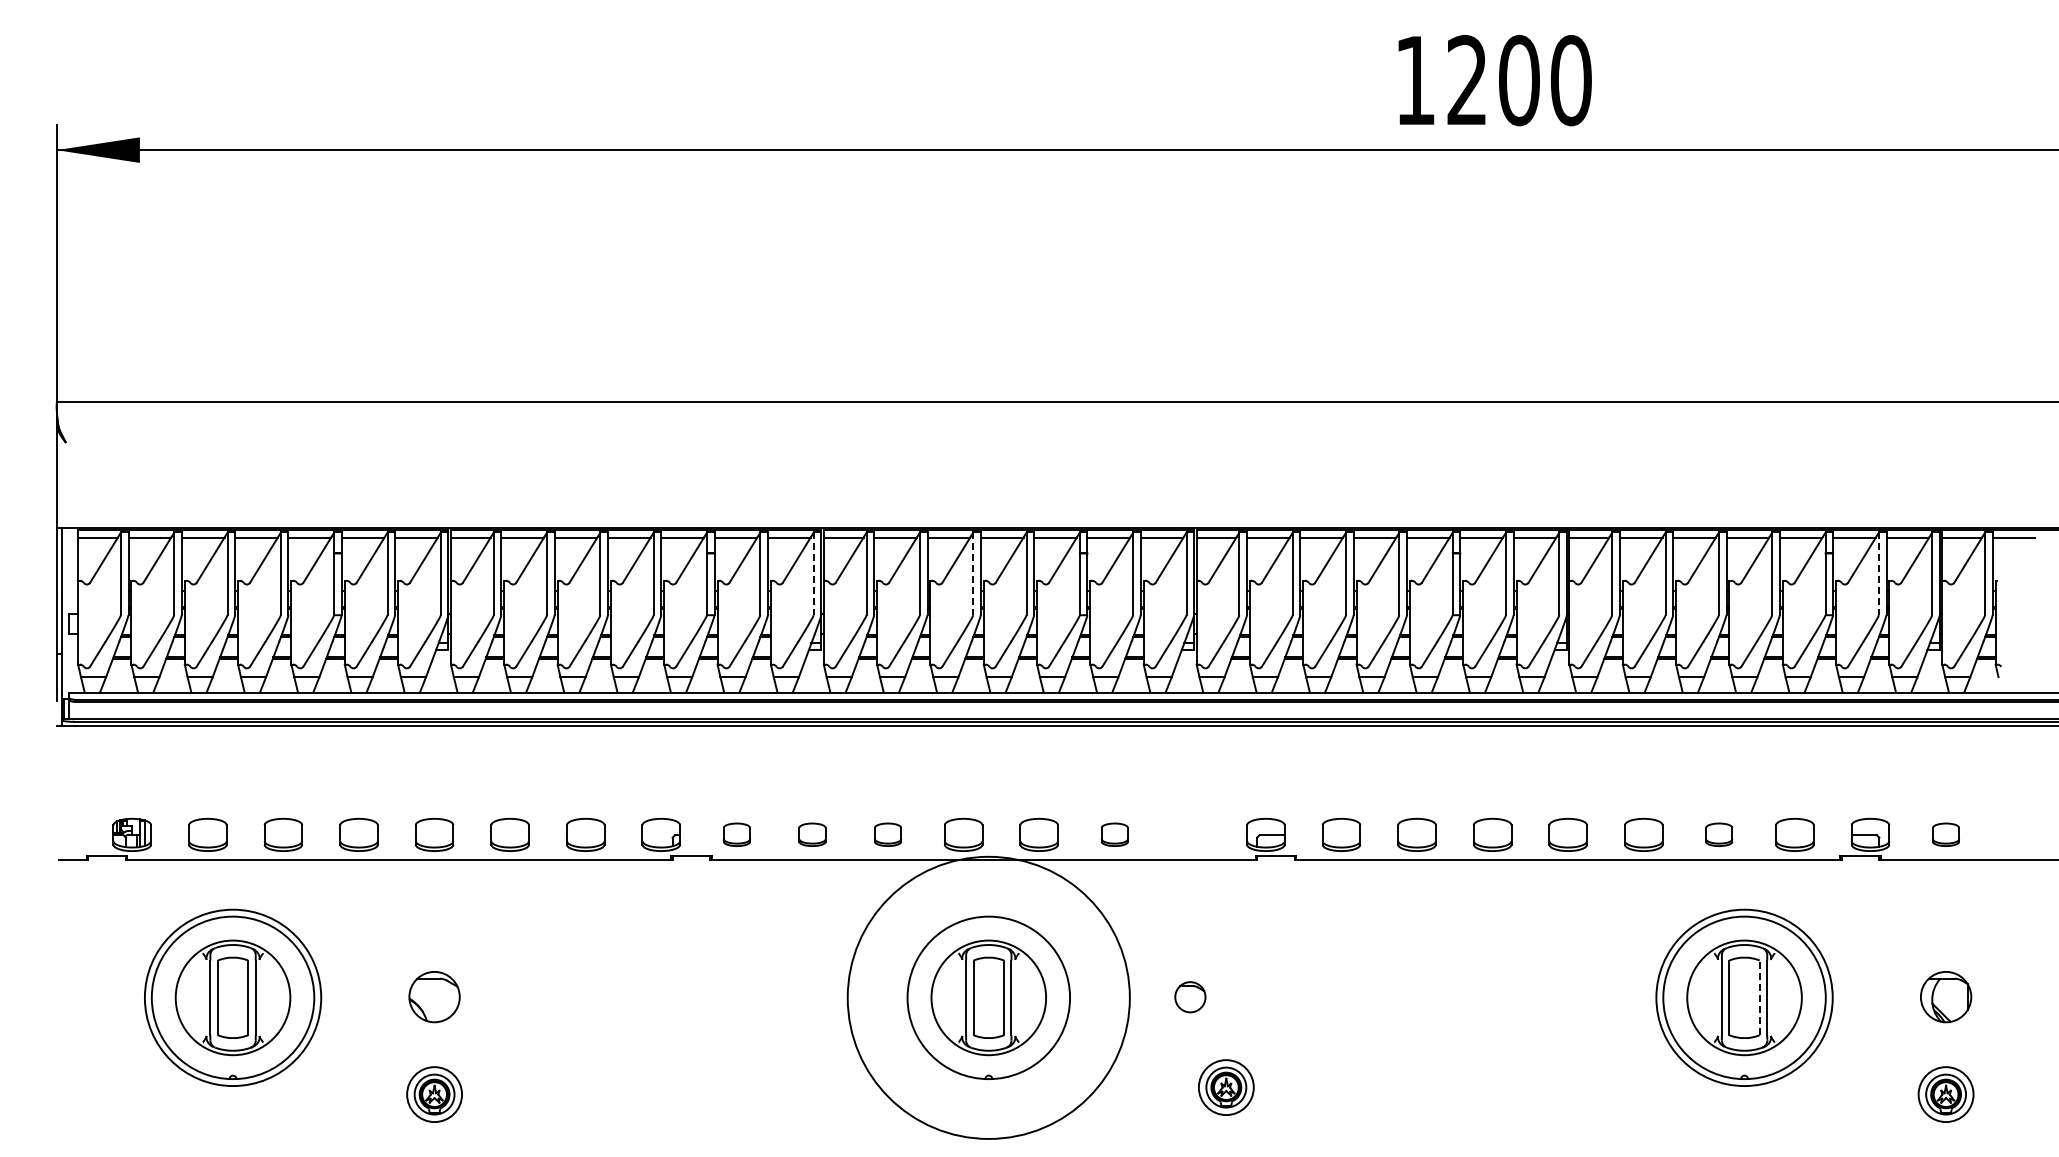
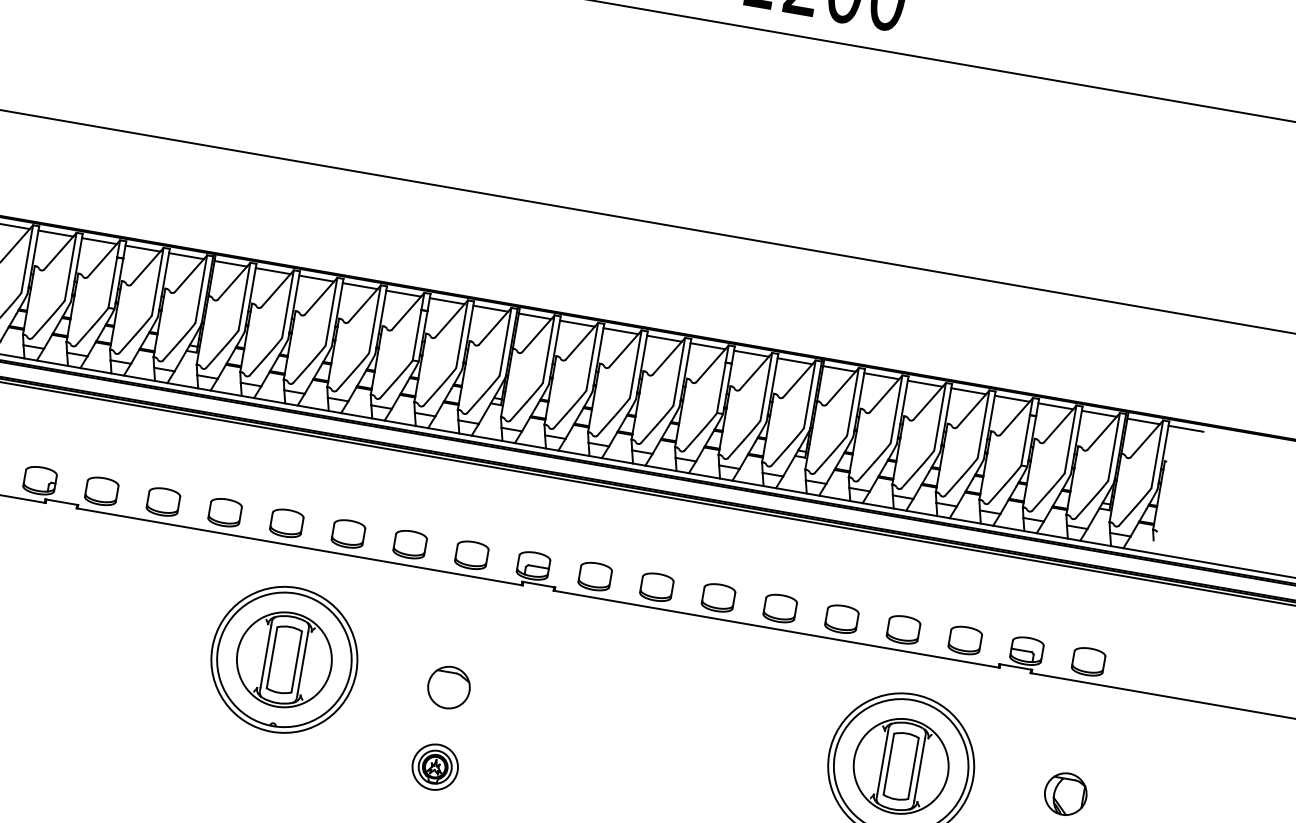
line: (813, 574) -> (201, 289), dashed -> solid
line: (973, 574) -> (331, 312), dashed -> solid
line: (1878, 574) -> (1070, 439), dashed -> solid
part: (736, 834) -> (101, 490), size x1.43
part: (812, 834) -> (163, 501), size x1.43
part: (887, 834) -> (224, 512), size x1.43
part: (1114, 834) -> (410, 544), size x1.43
part: (1189, 834) -> (471, 554), added
part: (1718, 834) -> (902, 629), size x1.43
part: (1945, 834) -> (1088, 661), size x1.43
circle: (988, 997) -> (284, 659), size x0.62
part: (1190, 997) -> (449, 687), size x1.67
line: (1759, 997) -> (913, 768), dashed -> solid
part: (1226, 1087) -> (435, 767), moved

